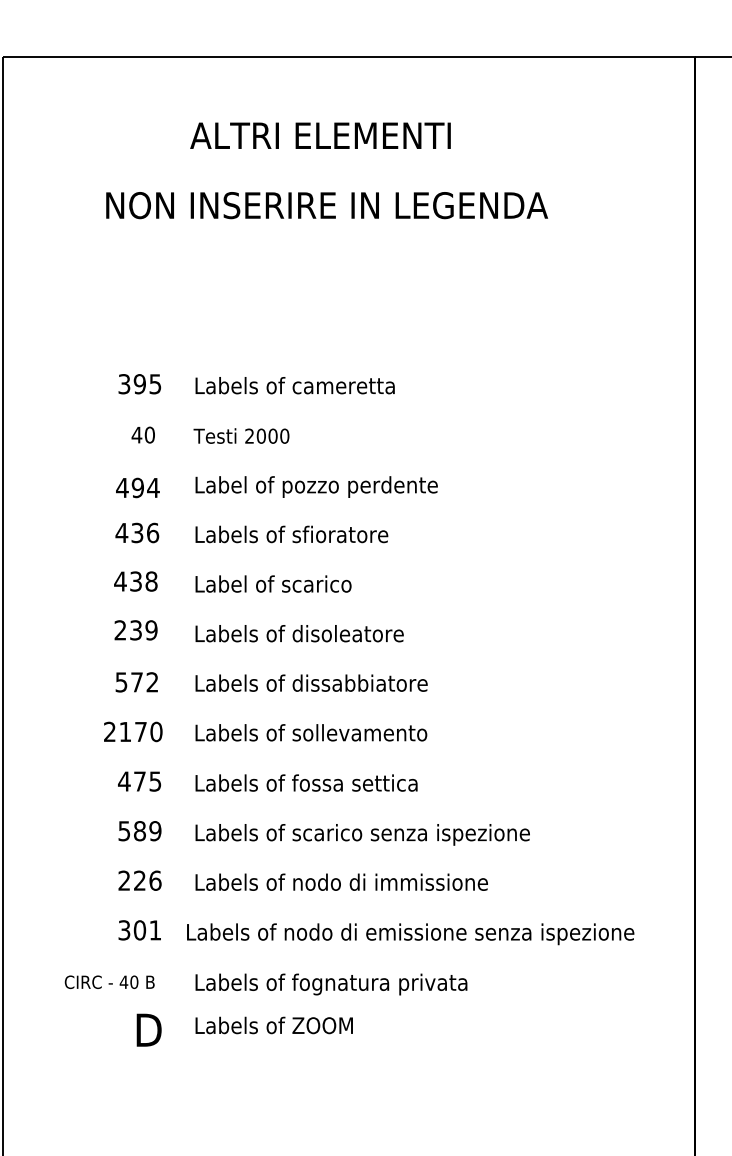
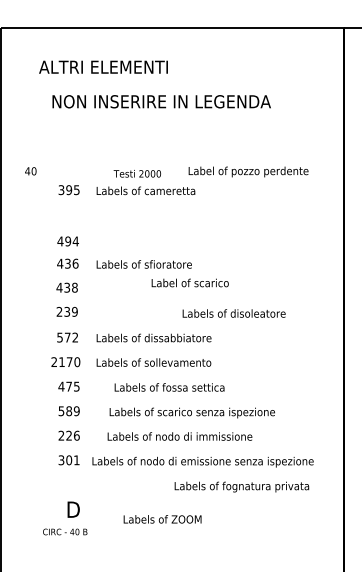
text: (320, 134) -> (103, 66), moved
text: (142, 435) -> (30, 171), moved
text: (239, 435) -> (136, 173), moved
text: (316, 486) -> (248, 171), moved
text: (272, 583) -> (189, 282), moved
text: (298, 633) -> (233, 313), moved
text: (306, 783) -> (169, 387), moved
text: (360, 833) -> (191, 412), moved
text: (340, 882) -> (179, 436), moved
text: (110, 981) -> (65, 531), moved
text: (330, 983) -> (241, 486), moved
text: (274, 1025) -> (162, 519), moved

